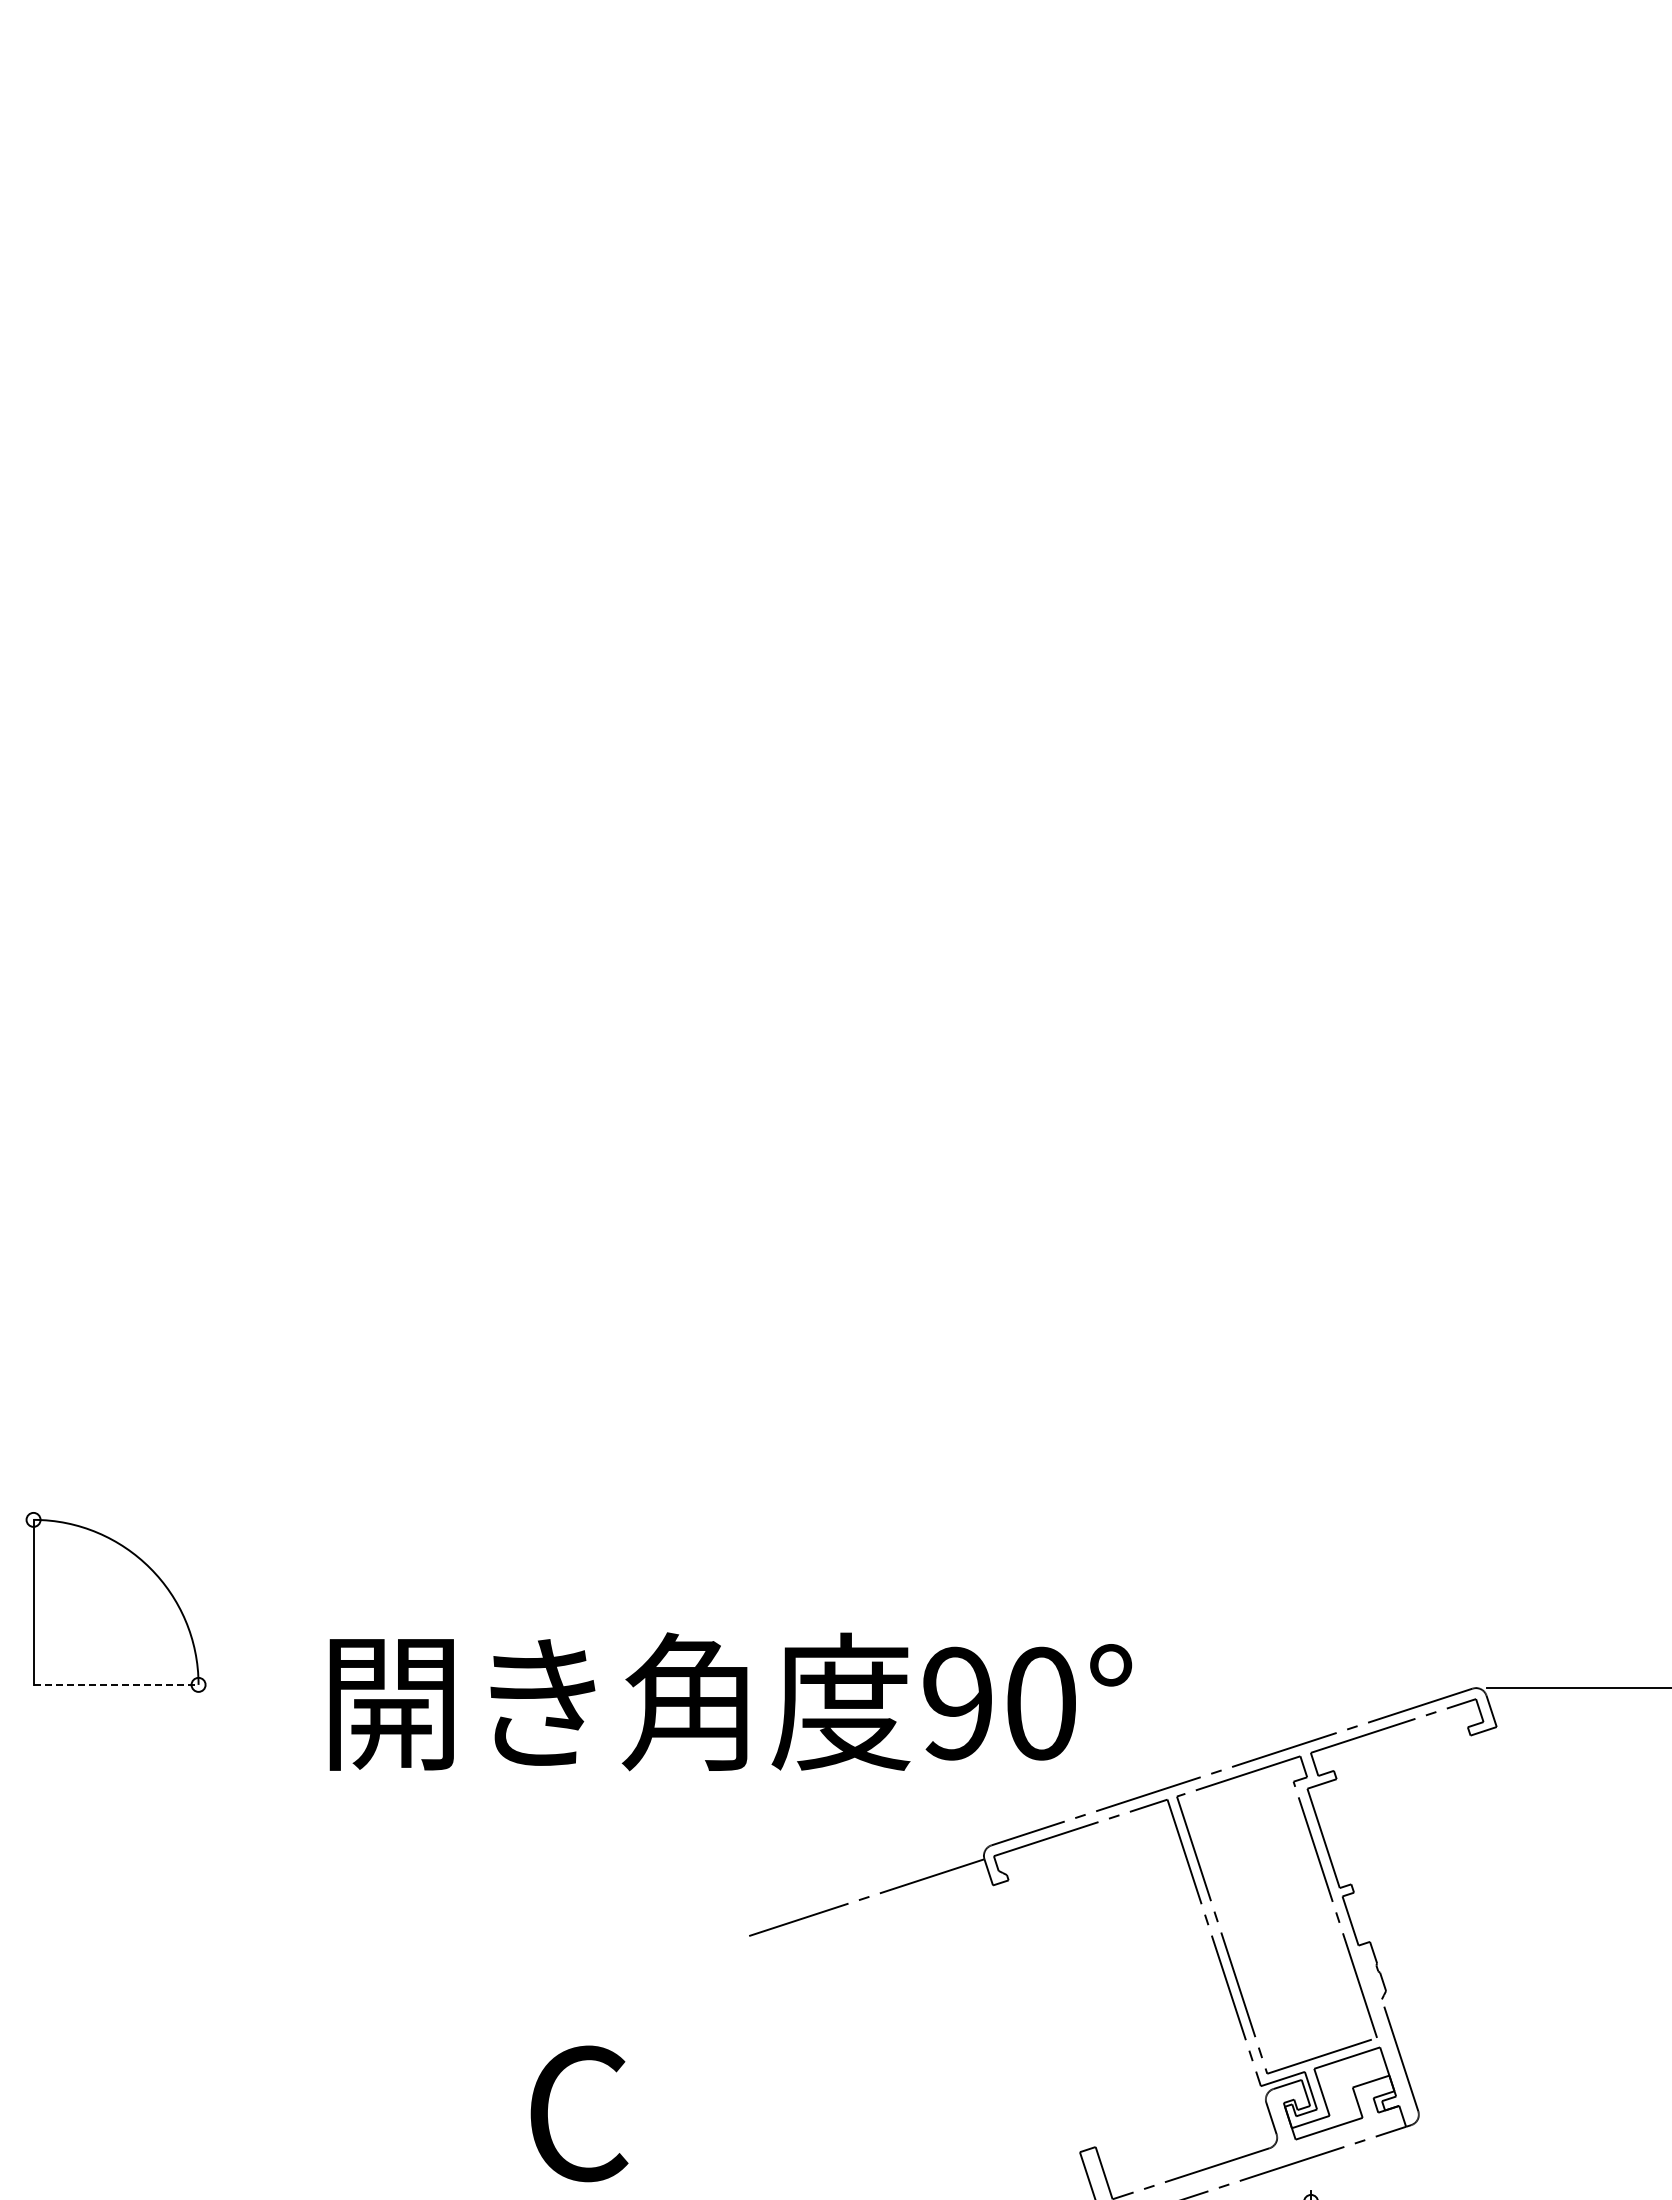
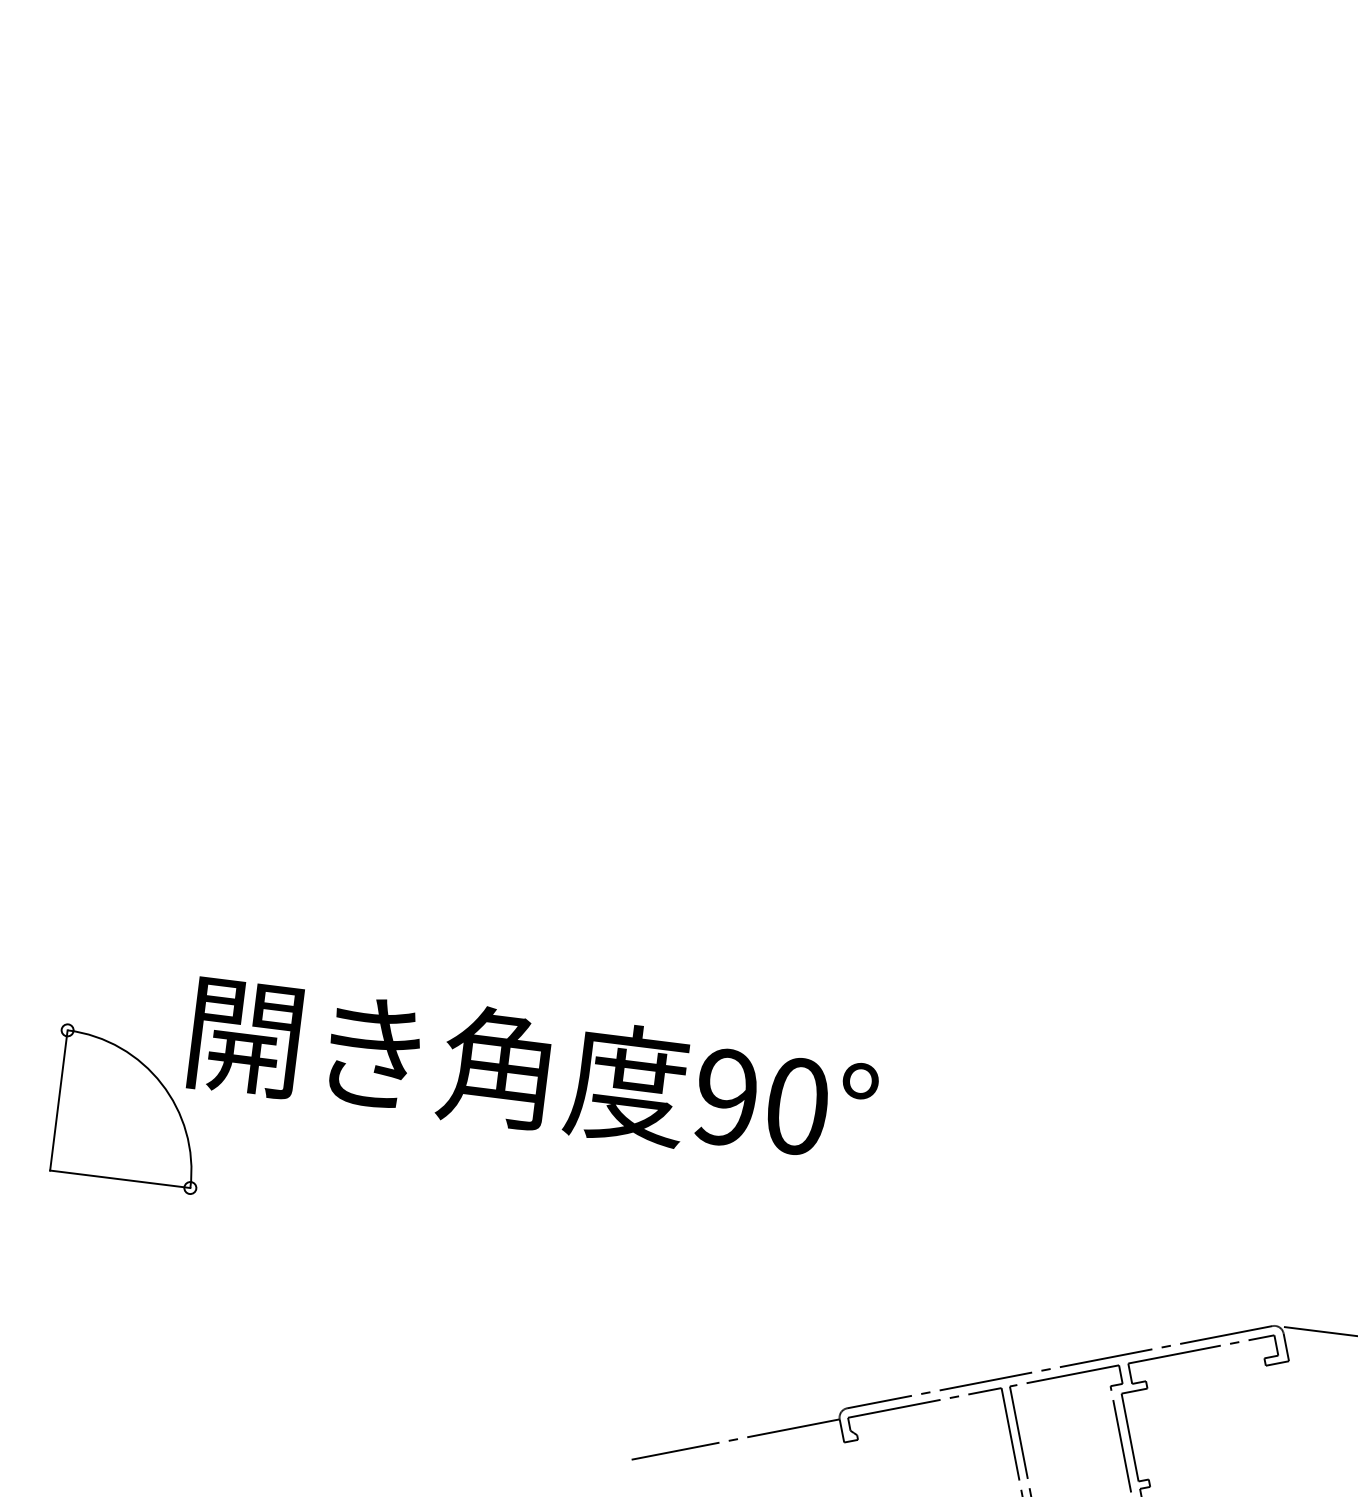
line: (116, 1684) -> (120, 1179), dashed -> solid
text: (730, 1701) -> (533, 1071), moved

